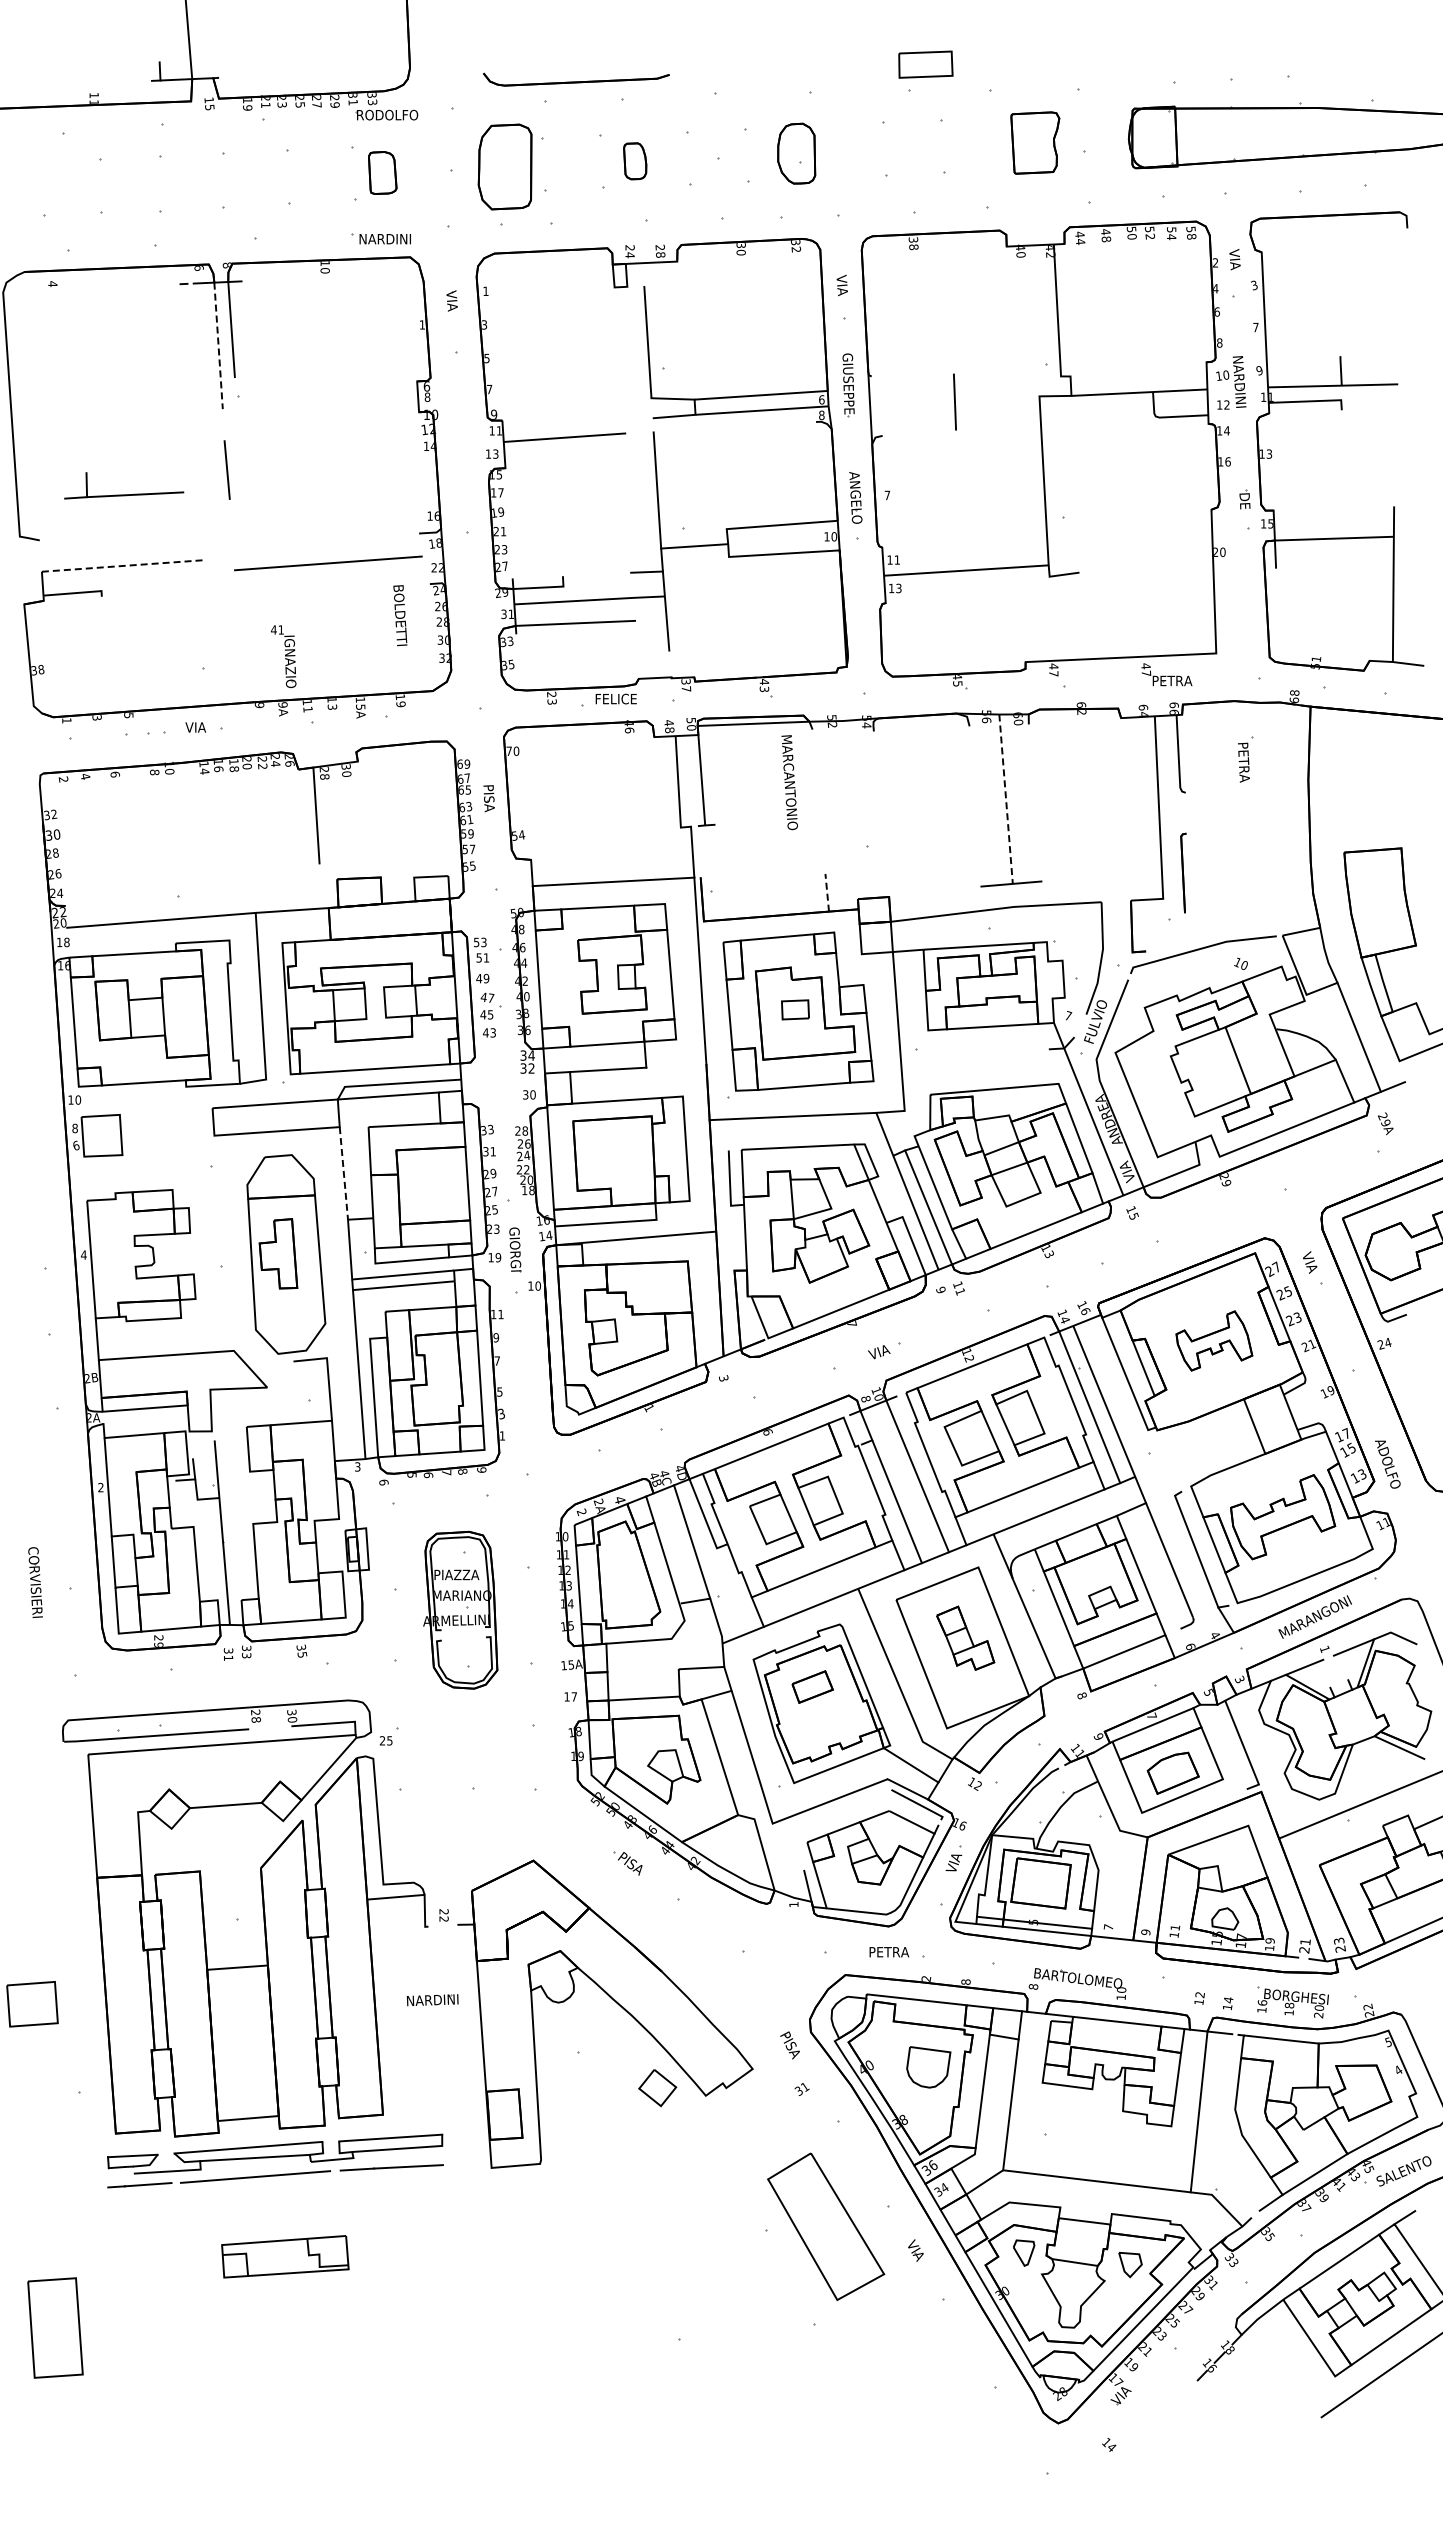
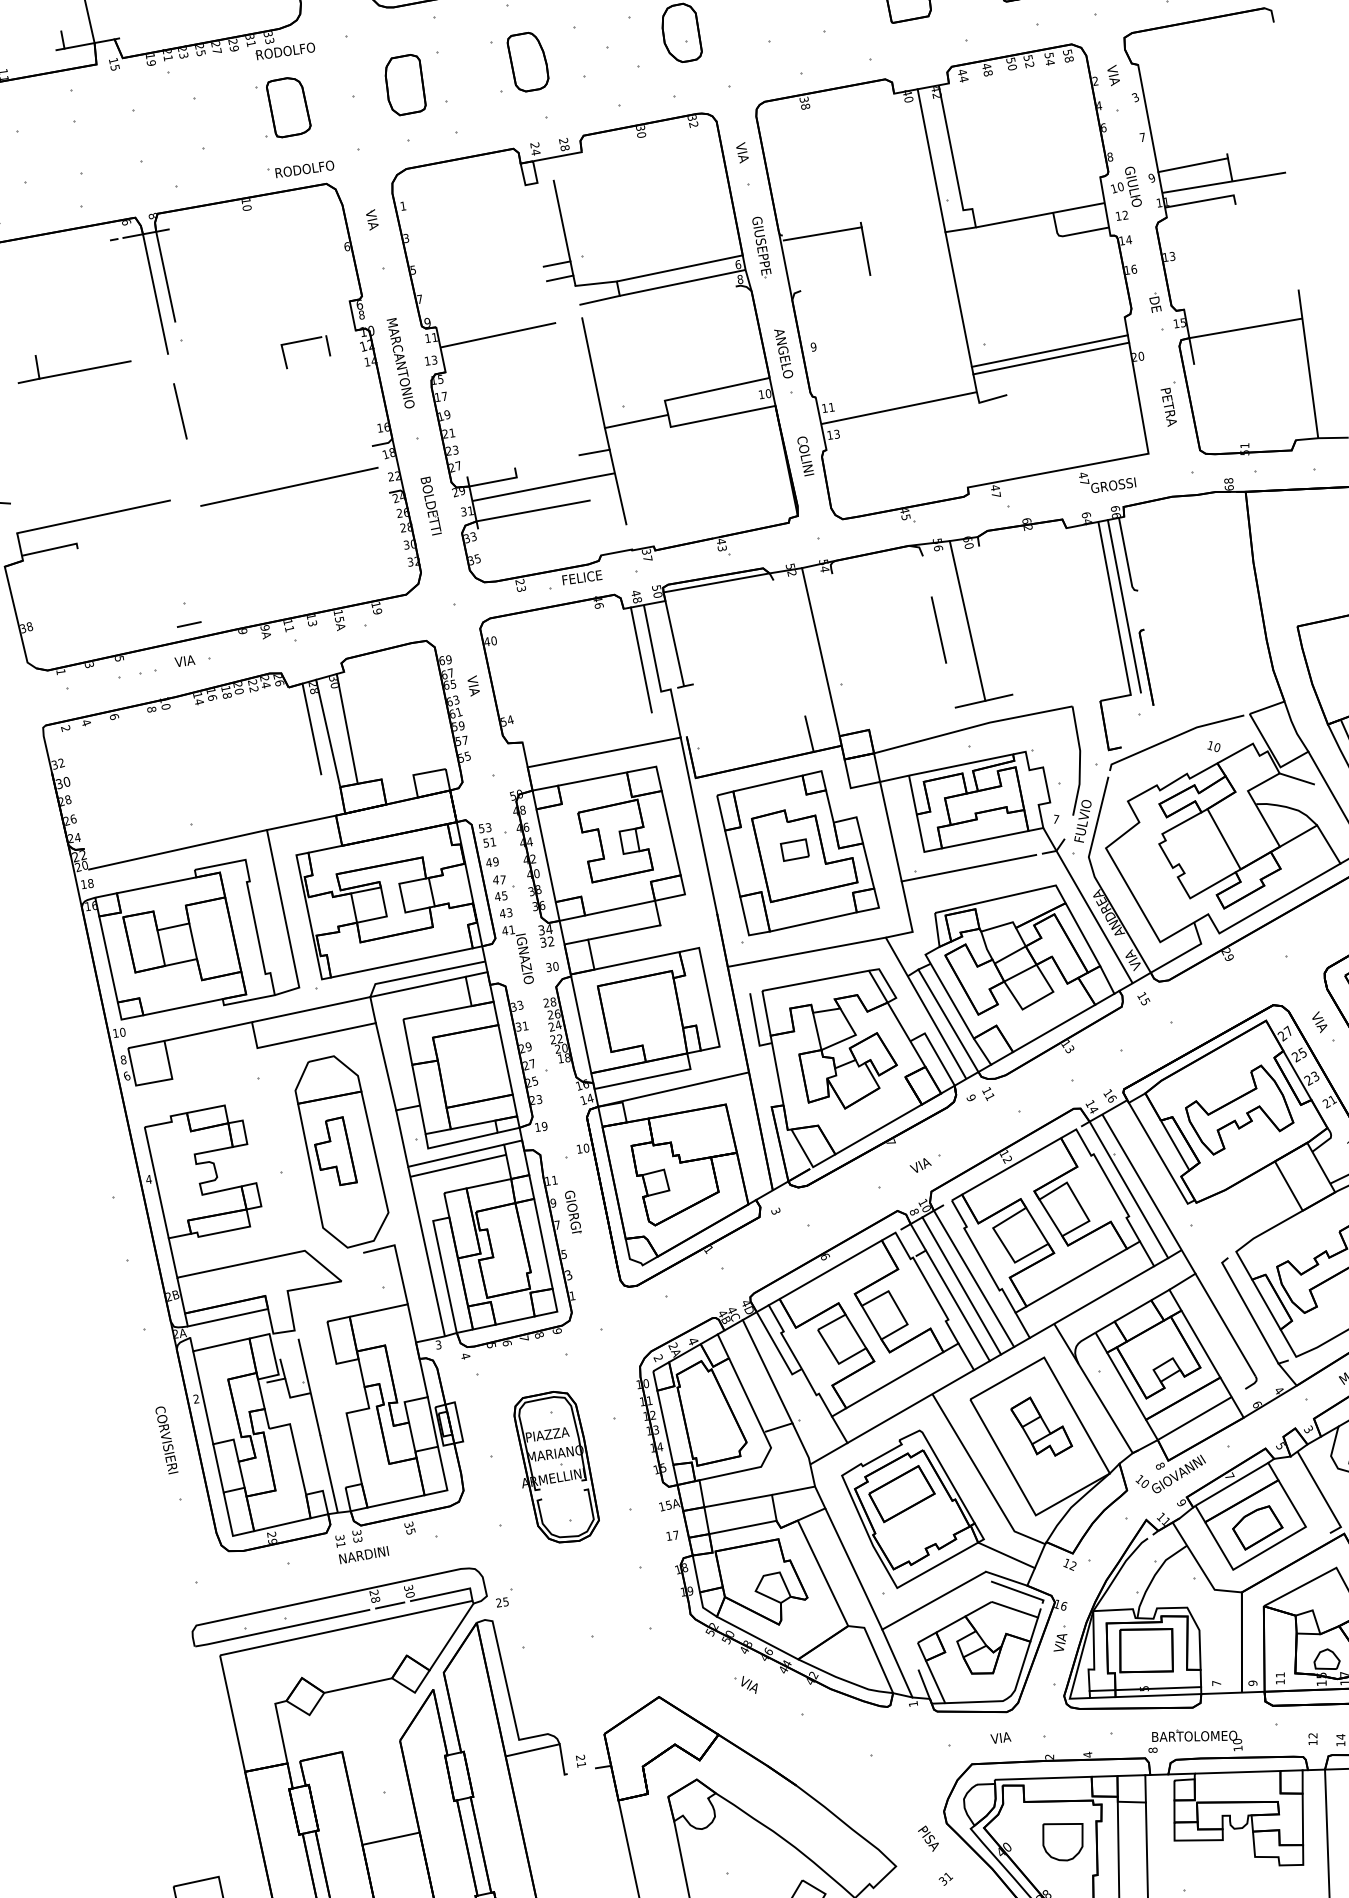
part: (634, 161) -> (527, 62), size x1.67
part: (504, 167) -> (404, 85), size x0.71
part: (382, 172) -> (288, 106), size x1.43
text: (390, 238) -> (305, 168), NARDINI -> RODOLFO
line: (1035, 320) -> (931, 160), added
text: (422, 324) -> (347, 246), 1 -> 6
line: (218, 346) -> (155, 294), dashed -> solid
line: (1303, 363) -> (1192, 165), added
line: (635, 372) -> (556, 263), added
line: (913, 380) -> (823, 233), added
text: (1239, 381) -> (1134, 191), NARDINI -> GIULIO
line: (636, 388) -> (559, 278), added
part: (363, 416) -> (303, 341), added
part: (124, 494) -> (74, 371), moved
text: (887, 495) -> (813, 347), 7 -> 9
line: (1129, 533) -> (1049, 350), added
line: (1129, 541) -> (1050, 358), added
line: (123, 565) -> (94, 516), dashed -> solid
part: (863, 606) -> (805, 456), added
part: (400, 615) -> (431, 505), moved
part: (283, 656) -> (517, 954), moved
text: (1175, 680) -> (1113, 484), PETRA -> GROSSI
line: (205, 690) -> (189, 624), added
text: (509, 750) -> (487, 641), 70 -> 40
part: (1245, 759) -> (1170, 404), moved
part: (789, 782) -> (400, 363), moved
line: (664, 791) -> (640, 659), added
text: (488, 798) -> (473, 689), PISA -> VIA
line: (1006, 799) -> (968, 621), dashed -> solid
line: (975, 804) -> (939, 630), added
line: (1168, 806) -> (1123, 606), added
line: (850, 810) -> (820, 652), added
line: (352, 820) -> (346, 728), added
line: (332, 822) -> (328, 733), added
line: (827, 892) -> (809, 733), dashed -> solid
line: (1321, 1009) -> (1296, 779), added
line: (971, 1053) -> (968, 868), added
line: (165, 1111) -> (207, 1031), added
line: (343, 1173) -> (385, 1066), dashed -> solid
part: (515, 1249) -> (573, 1211), moved
part: (1214, 1340) -> (1239, 1109), size x1.43
line: (903, 1481) -> (961, 1285), added
text: (383, 1482) -> (465, 1356), 6 -> 4
line: (340, 1545) -> (432, 1422), added
part: (35, 1582) -> (166, 1440), moved
line: (642, 1670) -> (737, 1500), added
part: (812, 1686) -> (901, 1493), size x1.67
part: (1091, 1706) -> (1170, 1475), added
line: (270, 1727) -> (390, 1605), added
line: (782, 1860) -> (896, 1663), added
text: (630, 1863) -> (751, 1686), PISA -> VIA
text: (443, 1918) -> (580, 1764), 22 -> 21
text: (888, 1952) -> (1010, 1736), PETRA -> VIA
text: (965, 1982) -> (1087, 1755), 8 -> 4
part: (432, 2000) -> (363, 1555), moved

